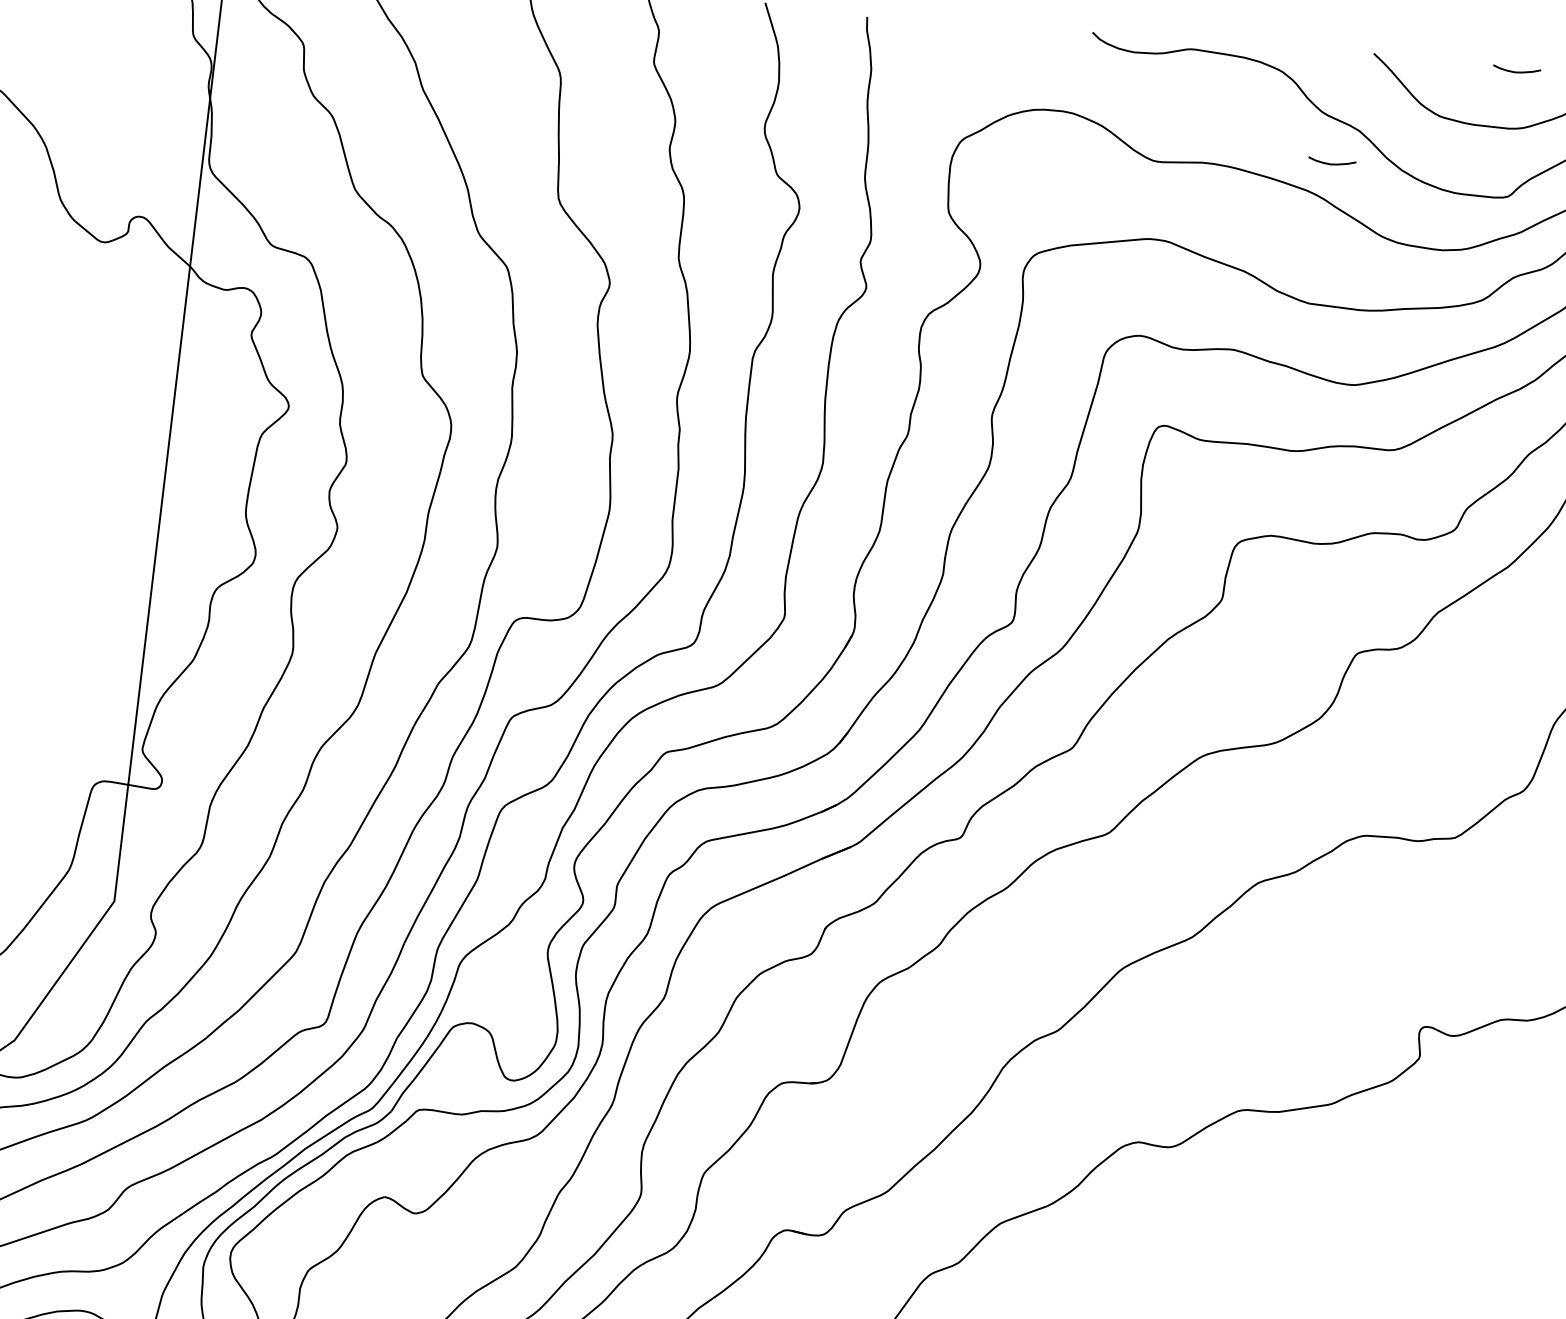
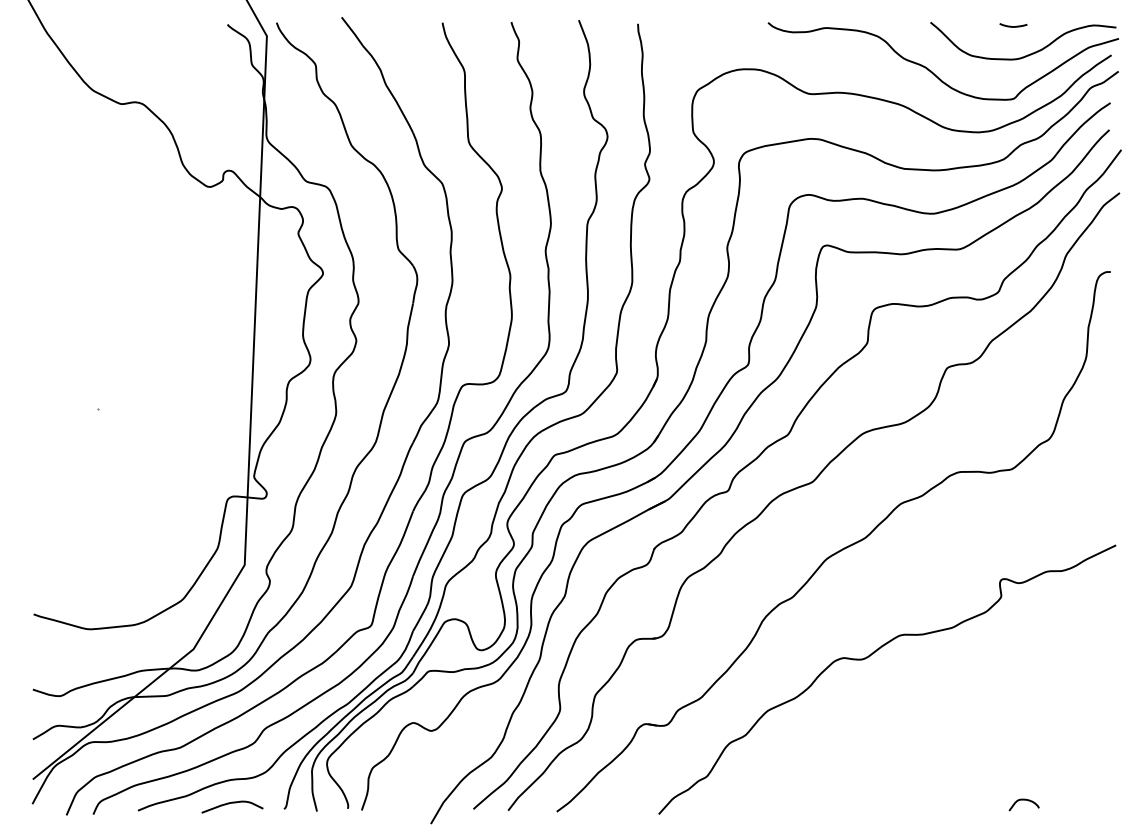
curve: (1332, 163) -> (911, 87), removed

